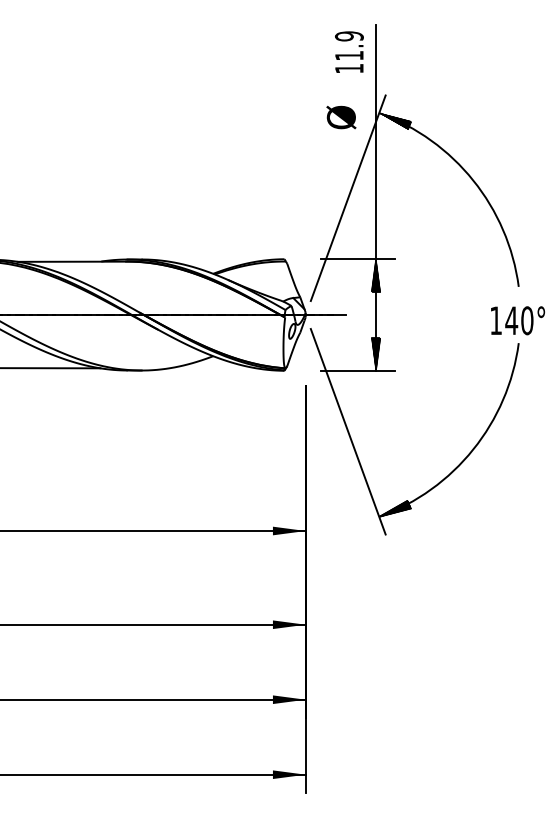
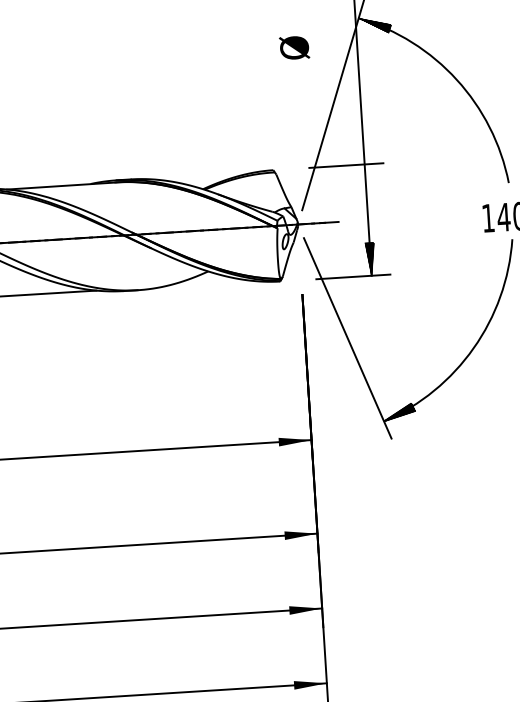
text: (341, 117) -> (294, 47), moved
hatch: (375, 275) -> (365, 180), removed

